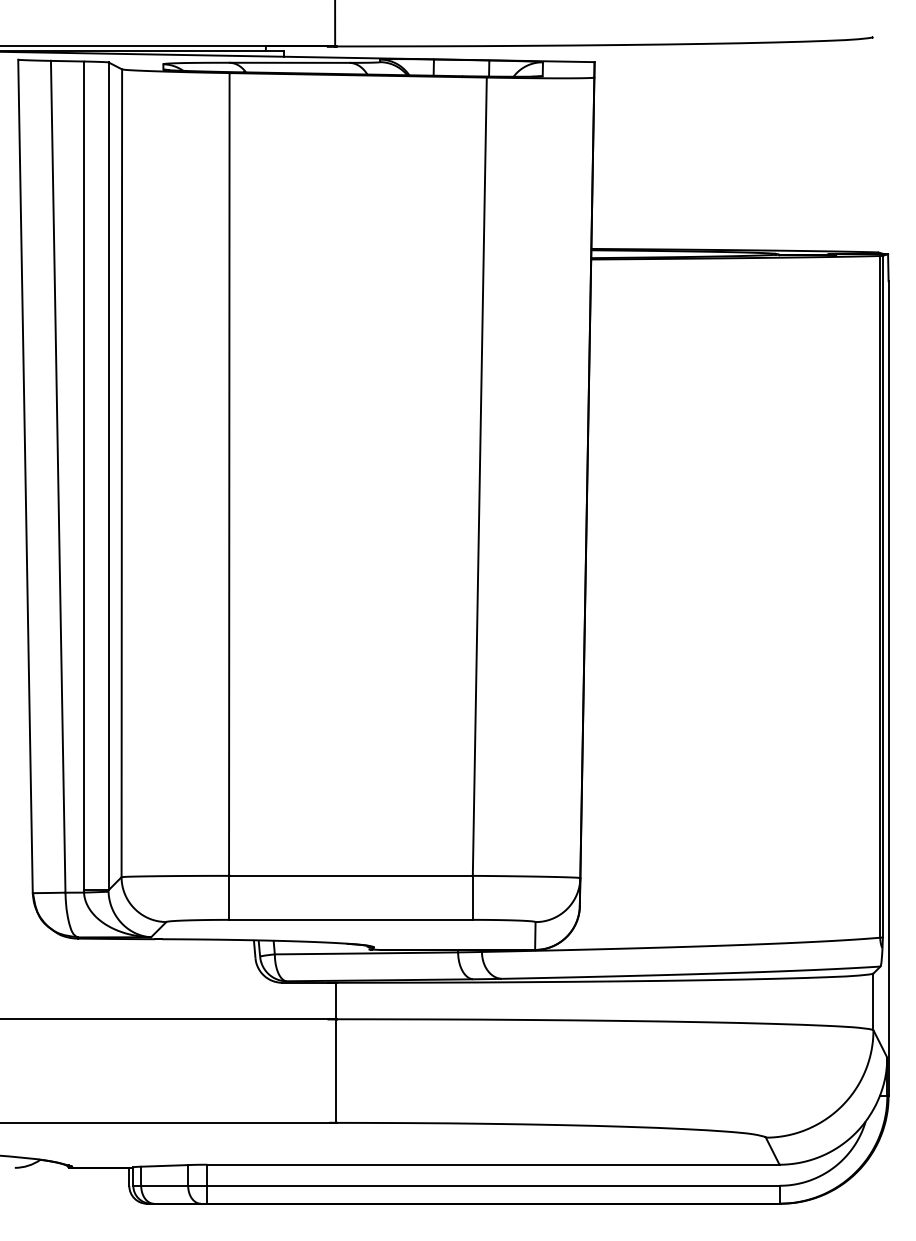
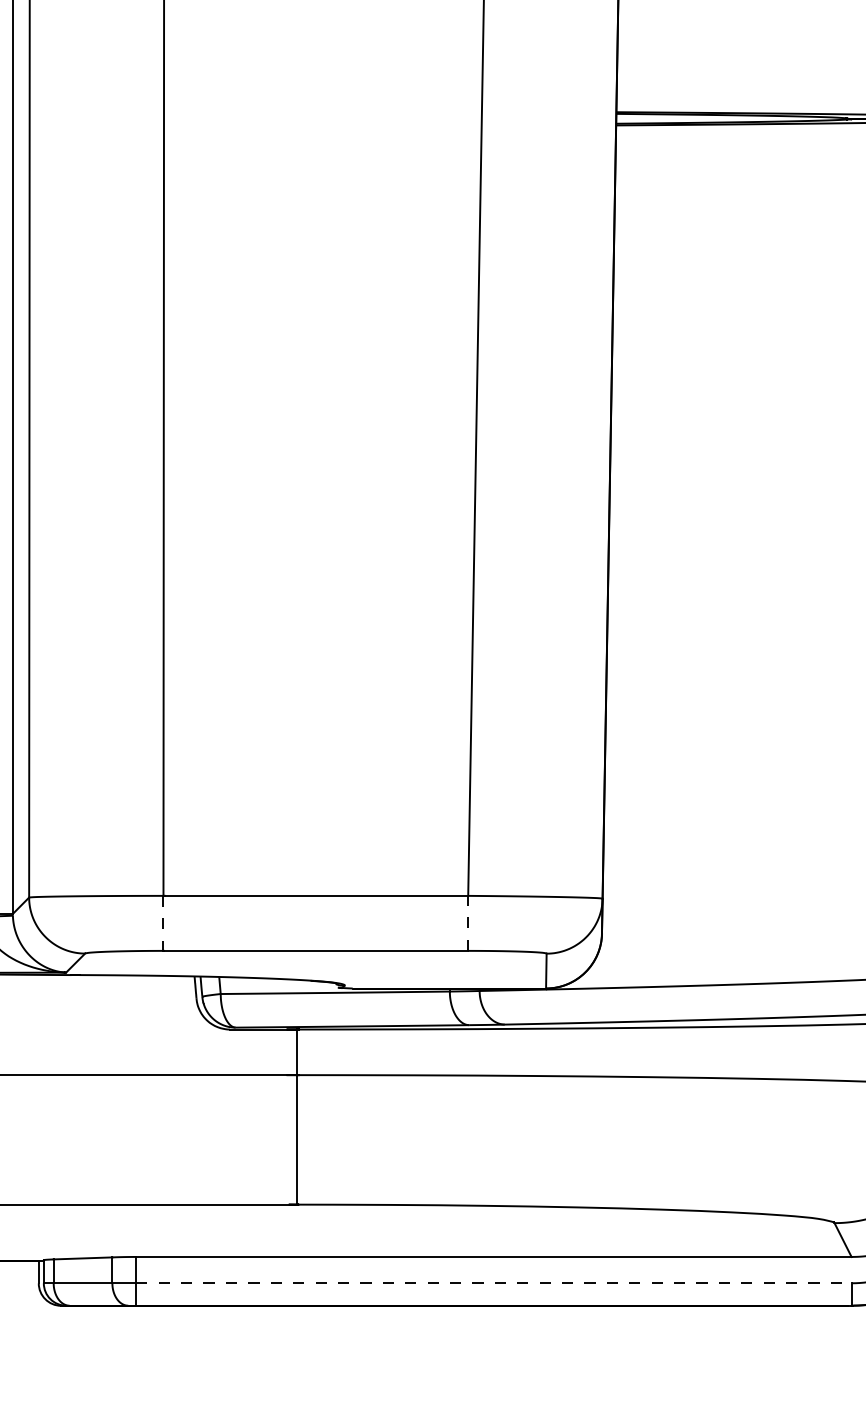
line: (472, 897) -> (467, 922), solid -> dashed
line: (229, 898) -> (164, 924), solid -> dashed
line: (493, 1185) -> (494, 1282), solid -> dashed

